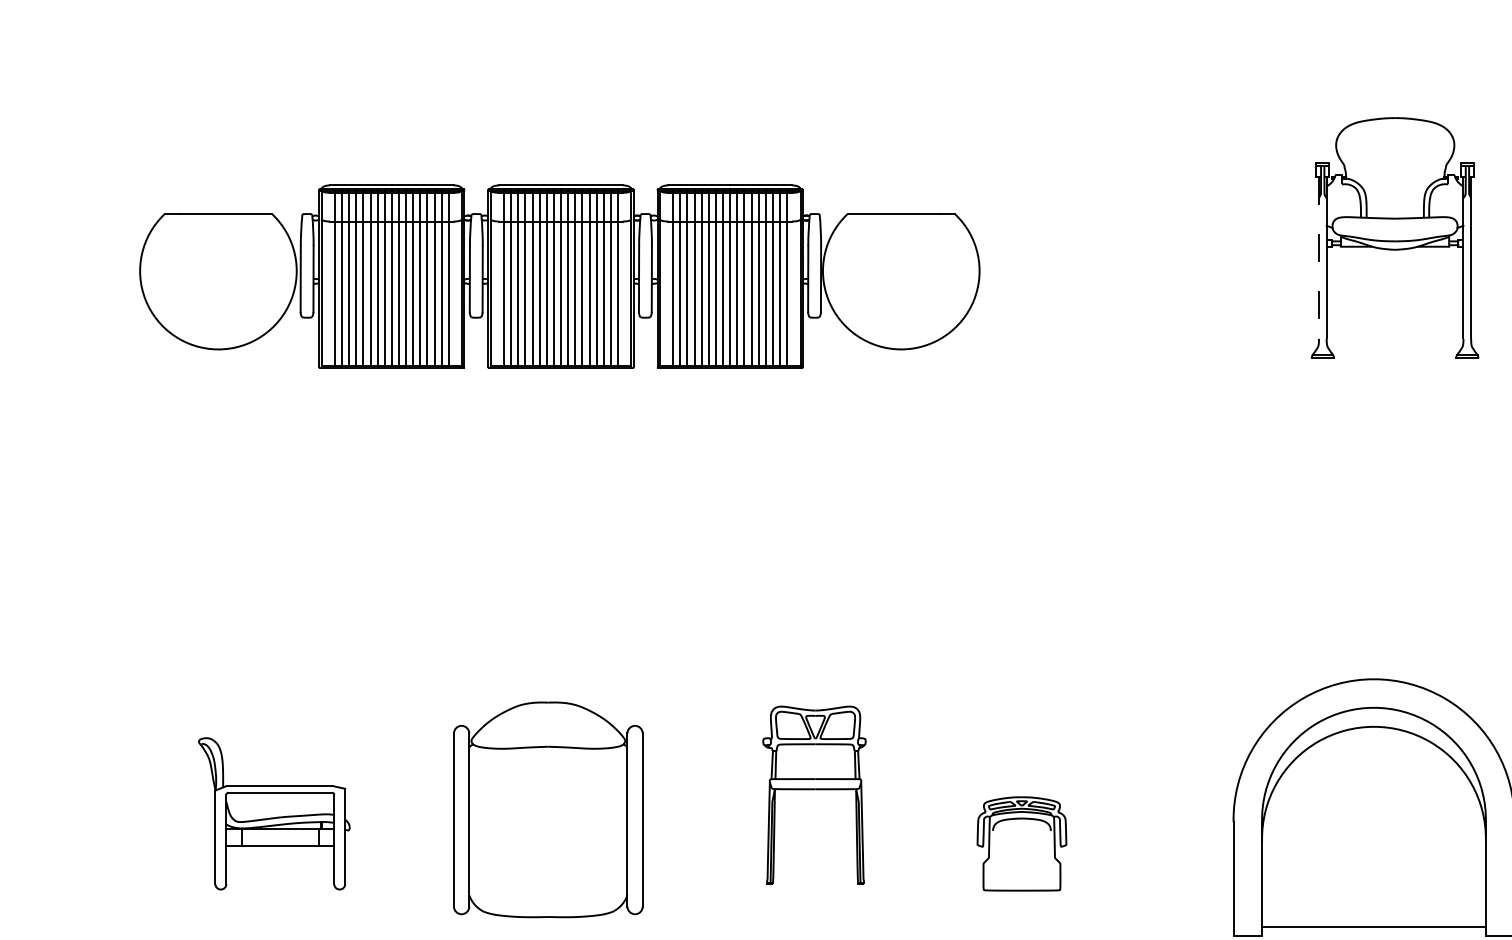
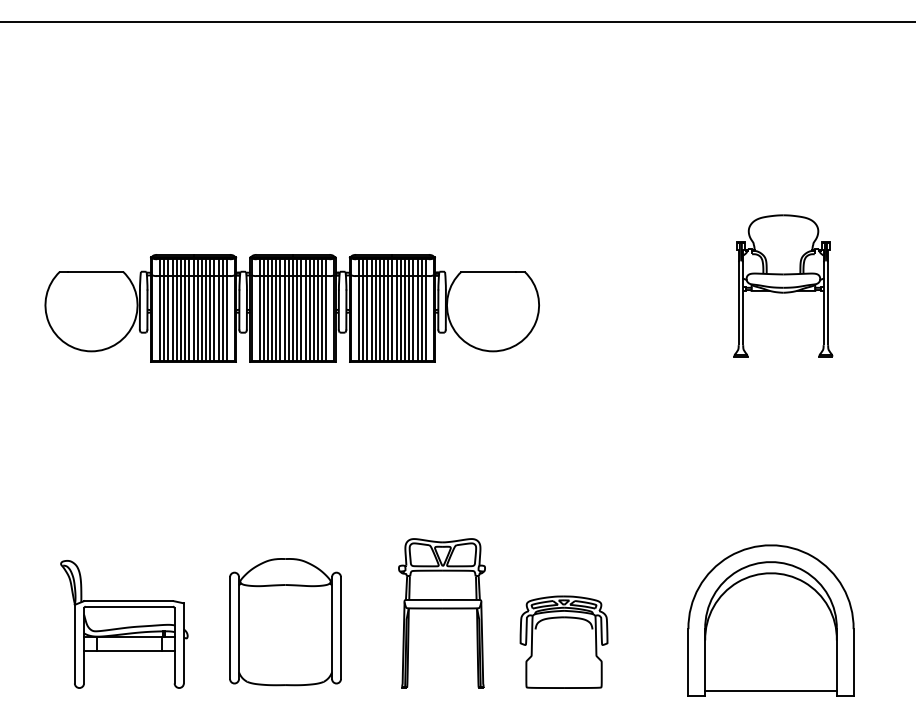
line: (1318, 257) -> (738, 297), dashed -> solid
part: (813, 795) -> (441, 613), size x1.43
part: (274, 813) -> (124, 624), size x1.43
part: (1021, 842) -> (563, 641), size x1.67

